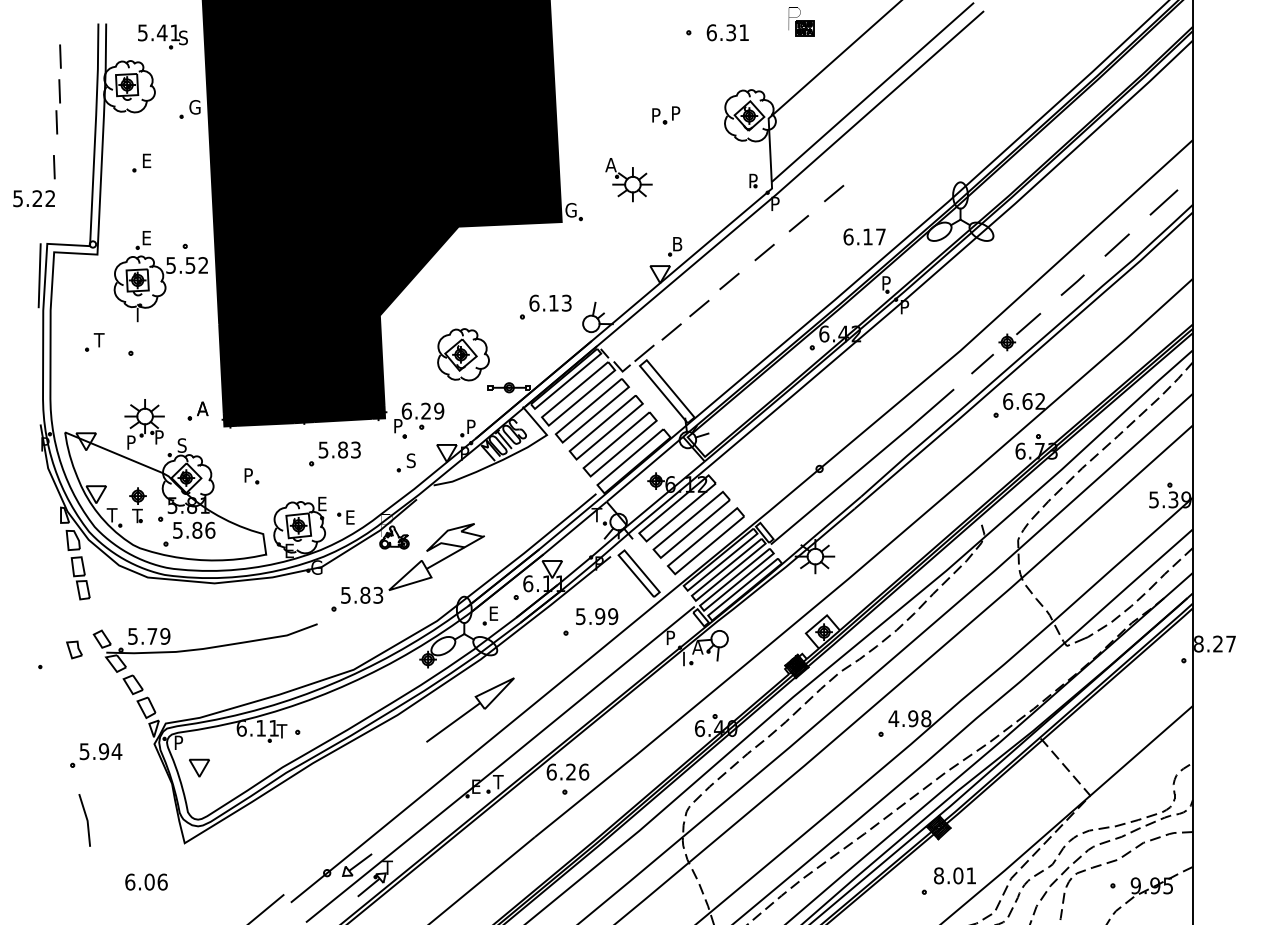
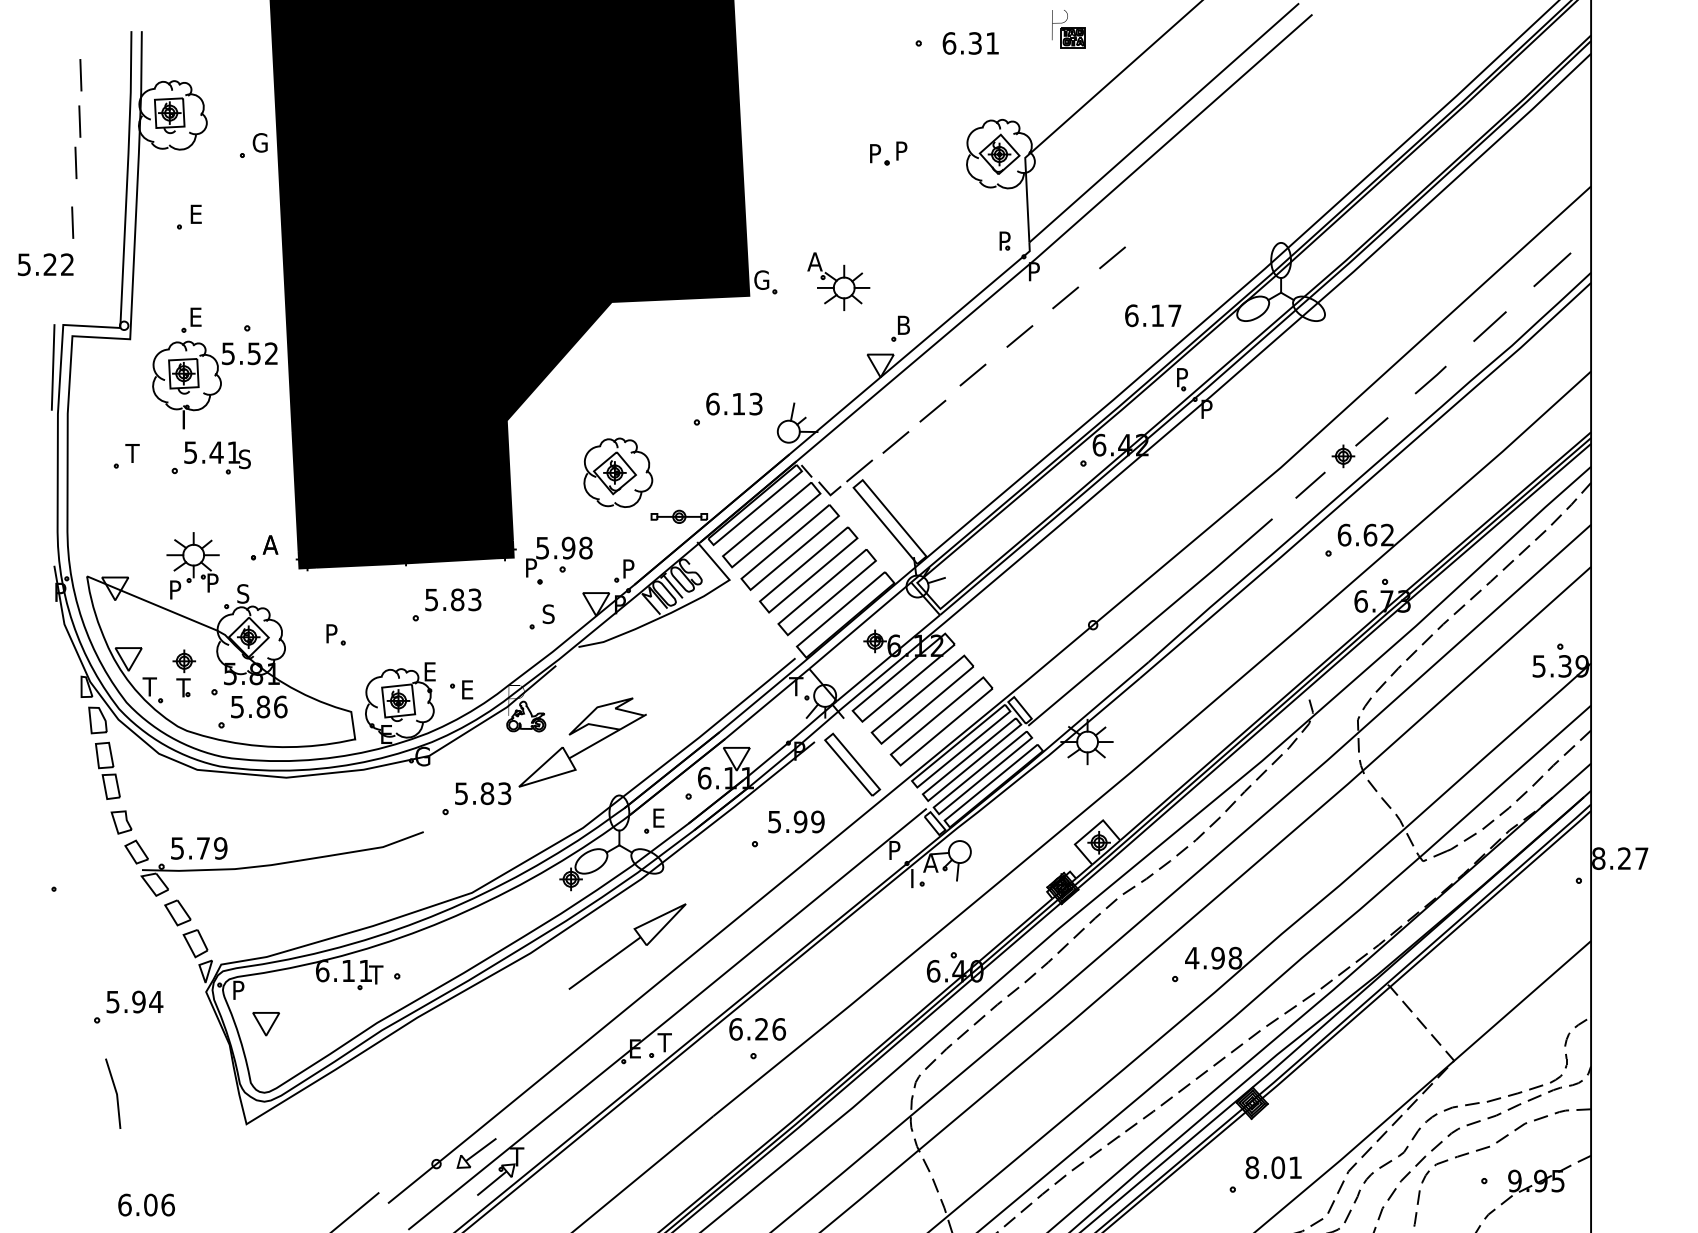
part: (162, 36) -> (217, 457), moved
part: (628, 179) -> (838, 281), moved
text: (423, 410) -> (564, 547), 6.29 -> 5.98
part: (74, 649) -> (121, 822), moved
text: (146, 881) -> (146, 1204), moved

